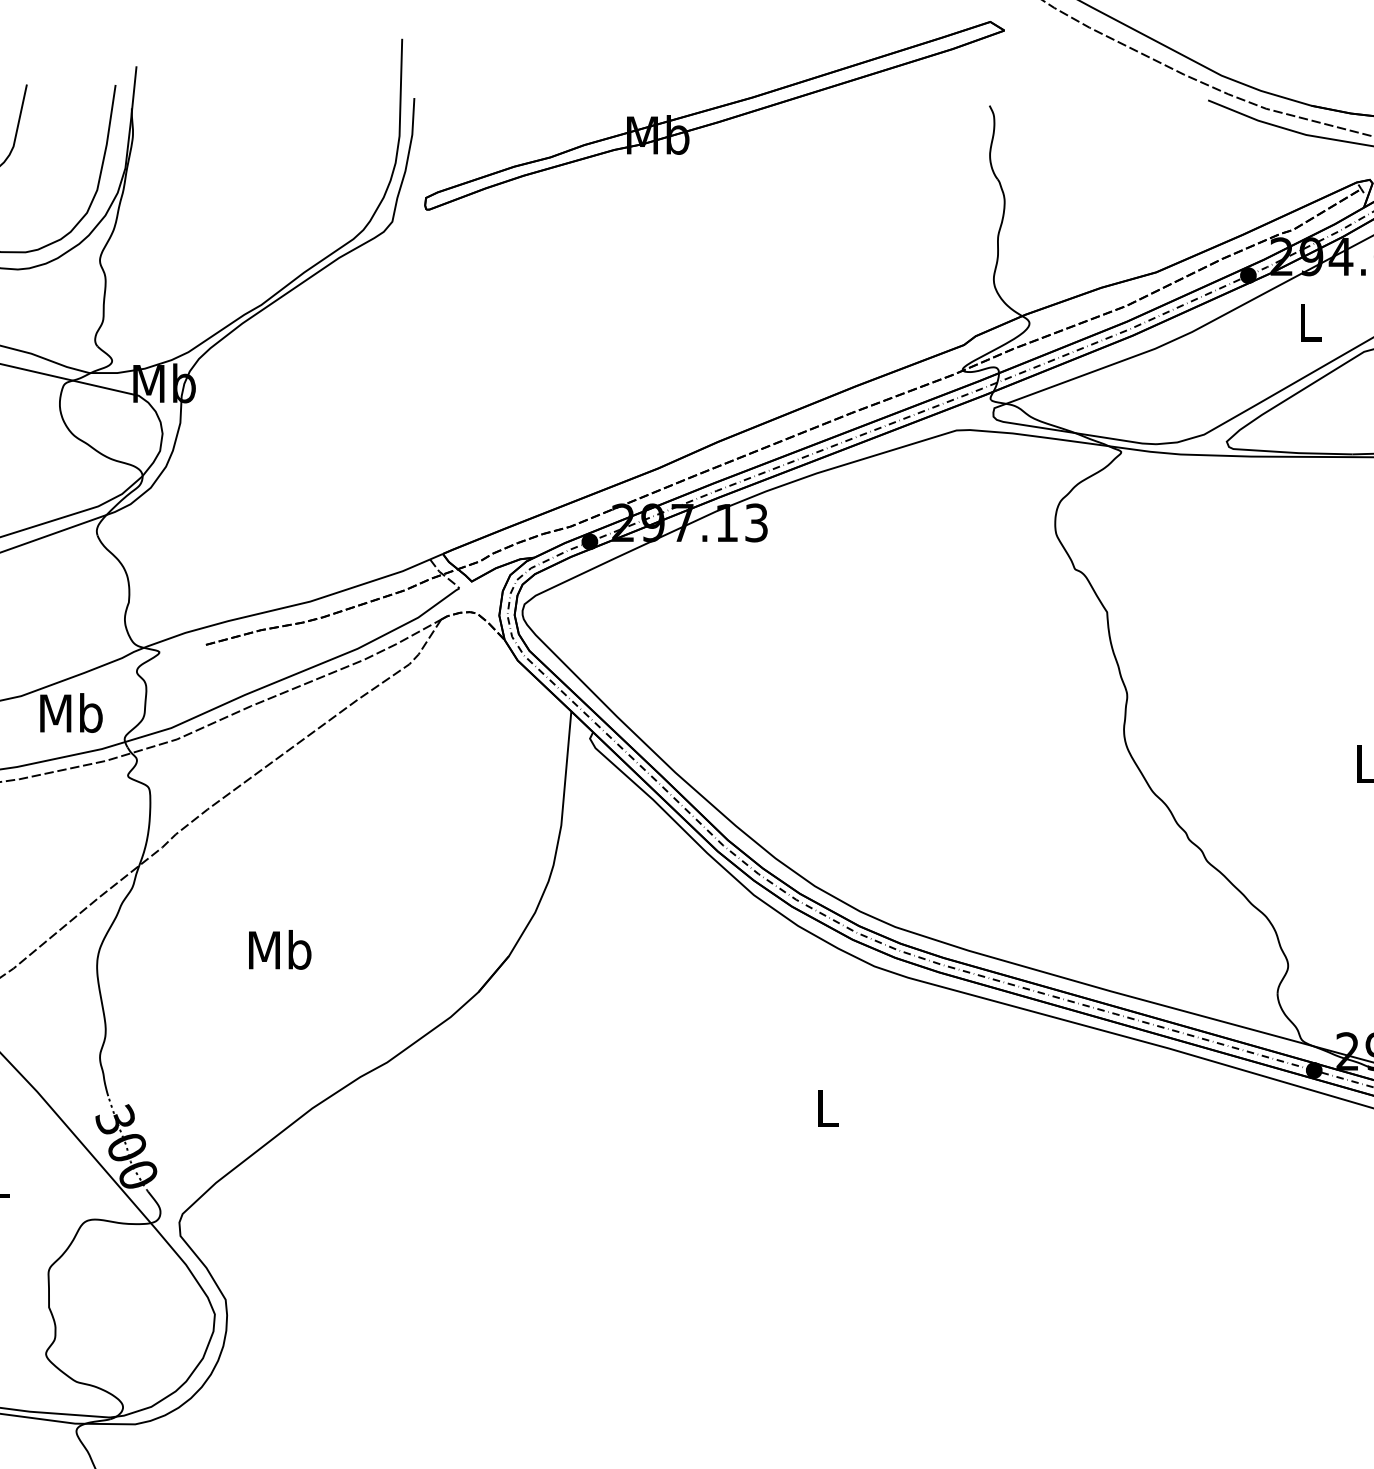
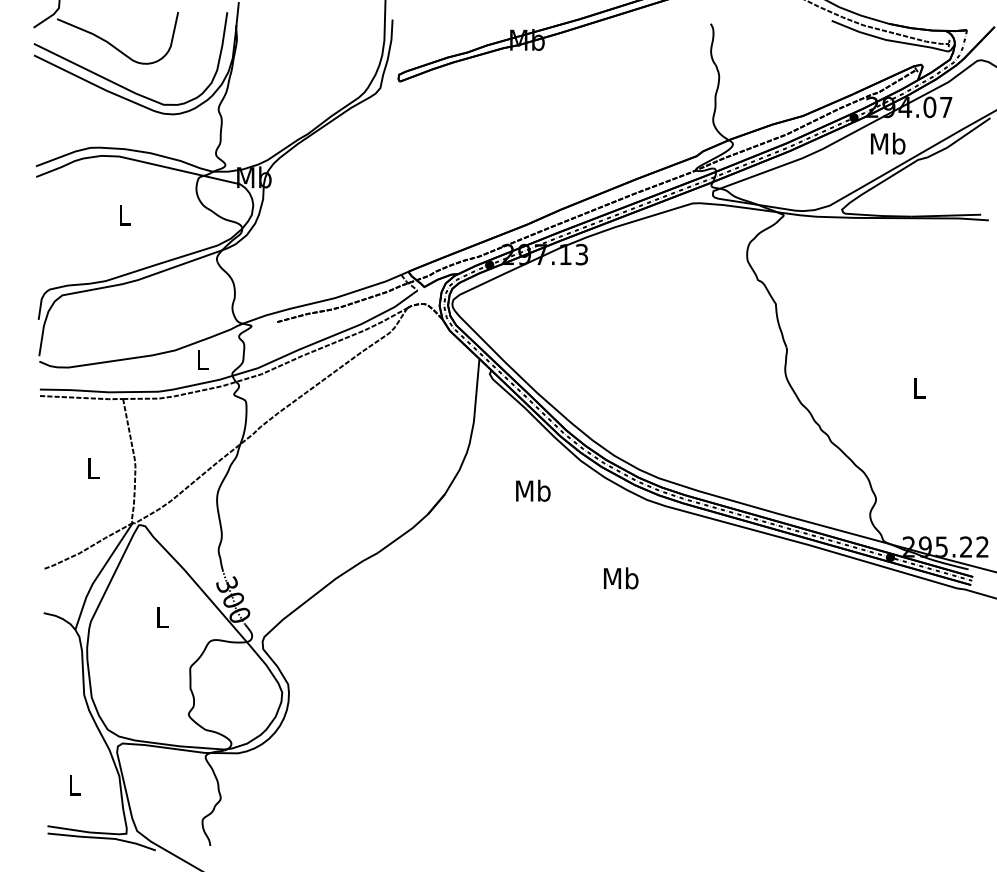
text: (1310, 322) -> (888, 143), L -> Mb
text: (70, 712) -> (202, 359), Mb -> L
text: (280, 949) -> (533, 490), moved
text: (828, 1108) -> (621, 578), L -> Mb

